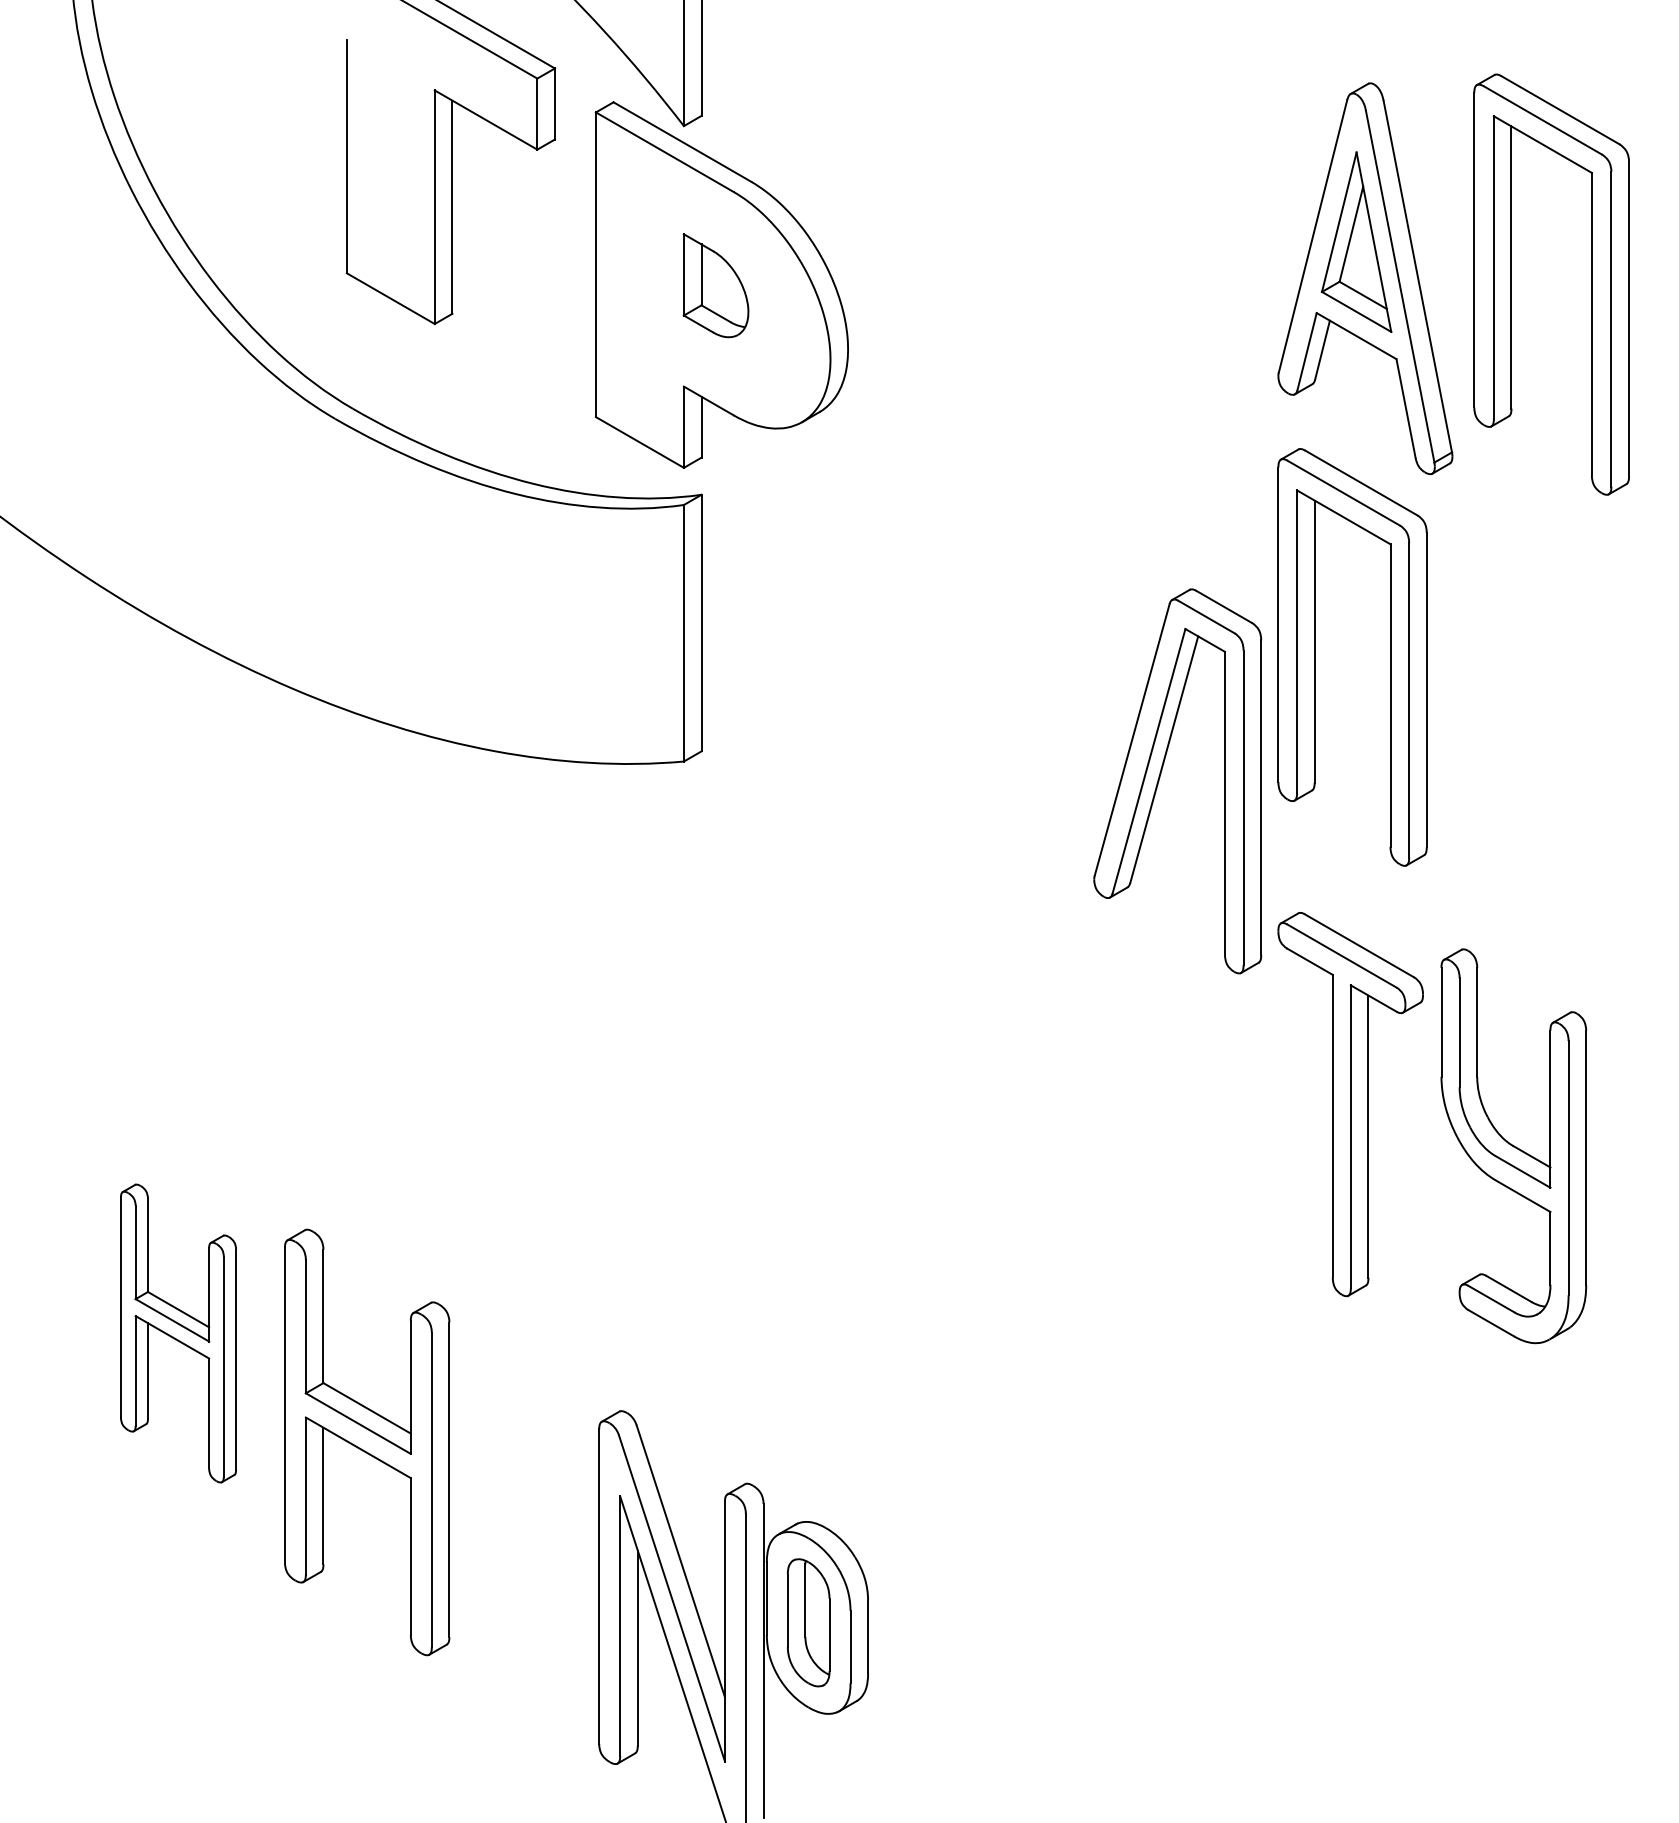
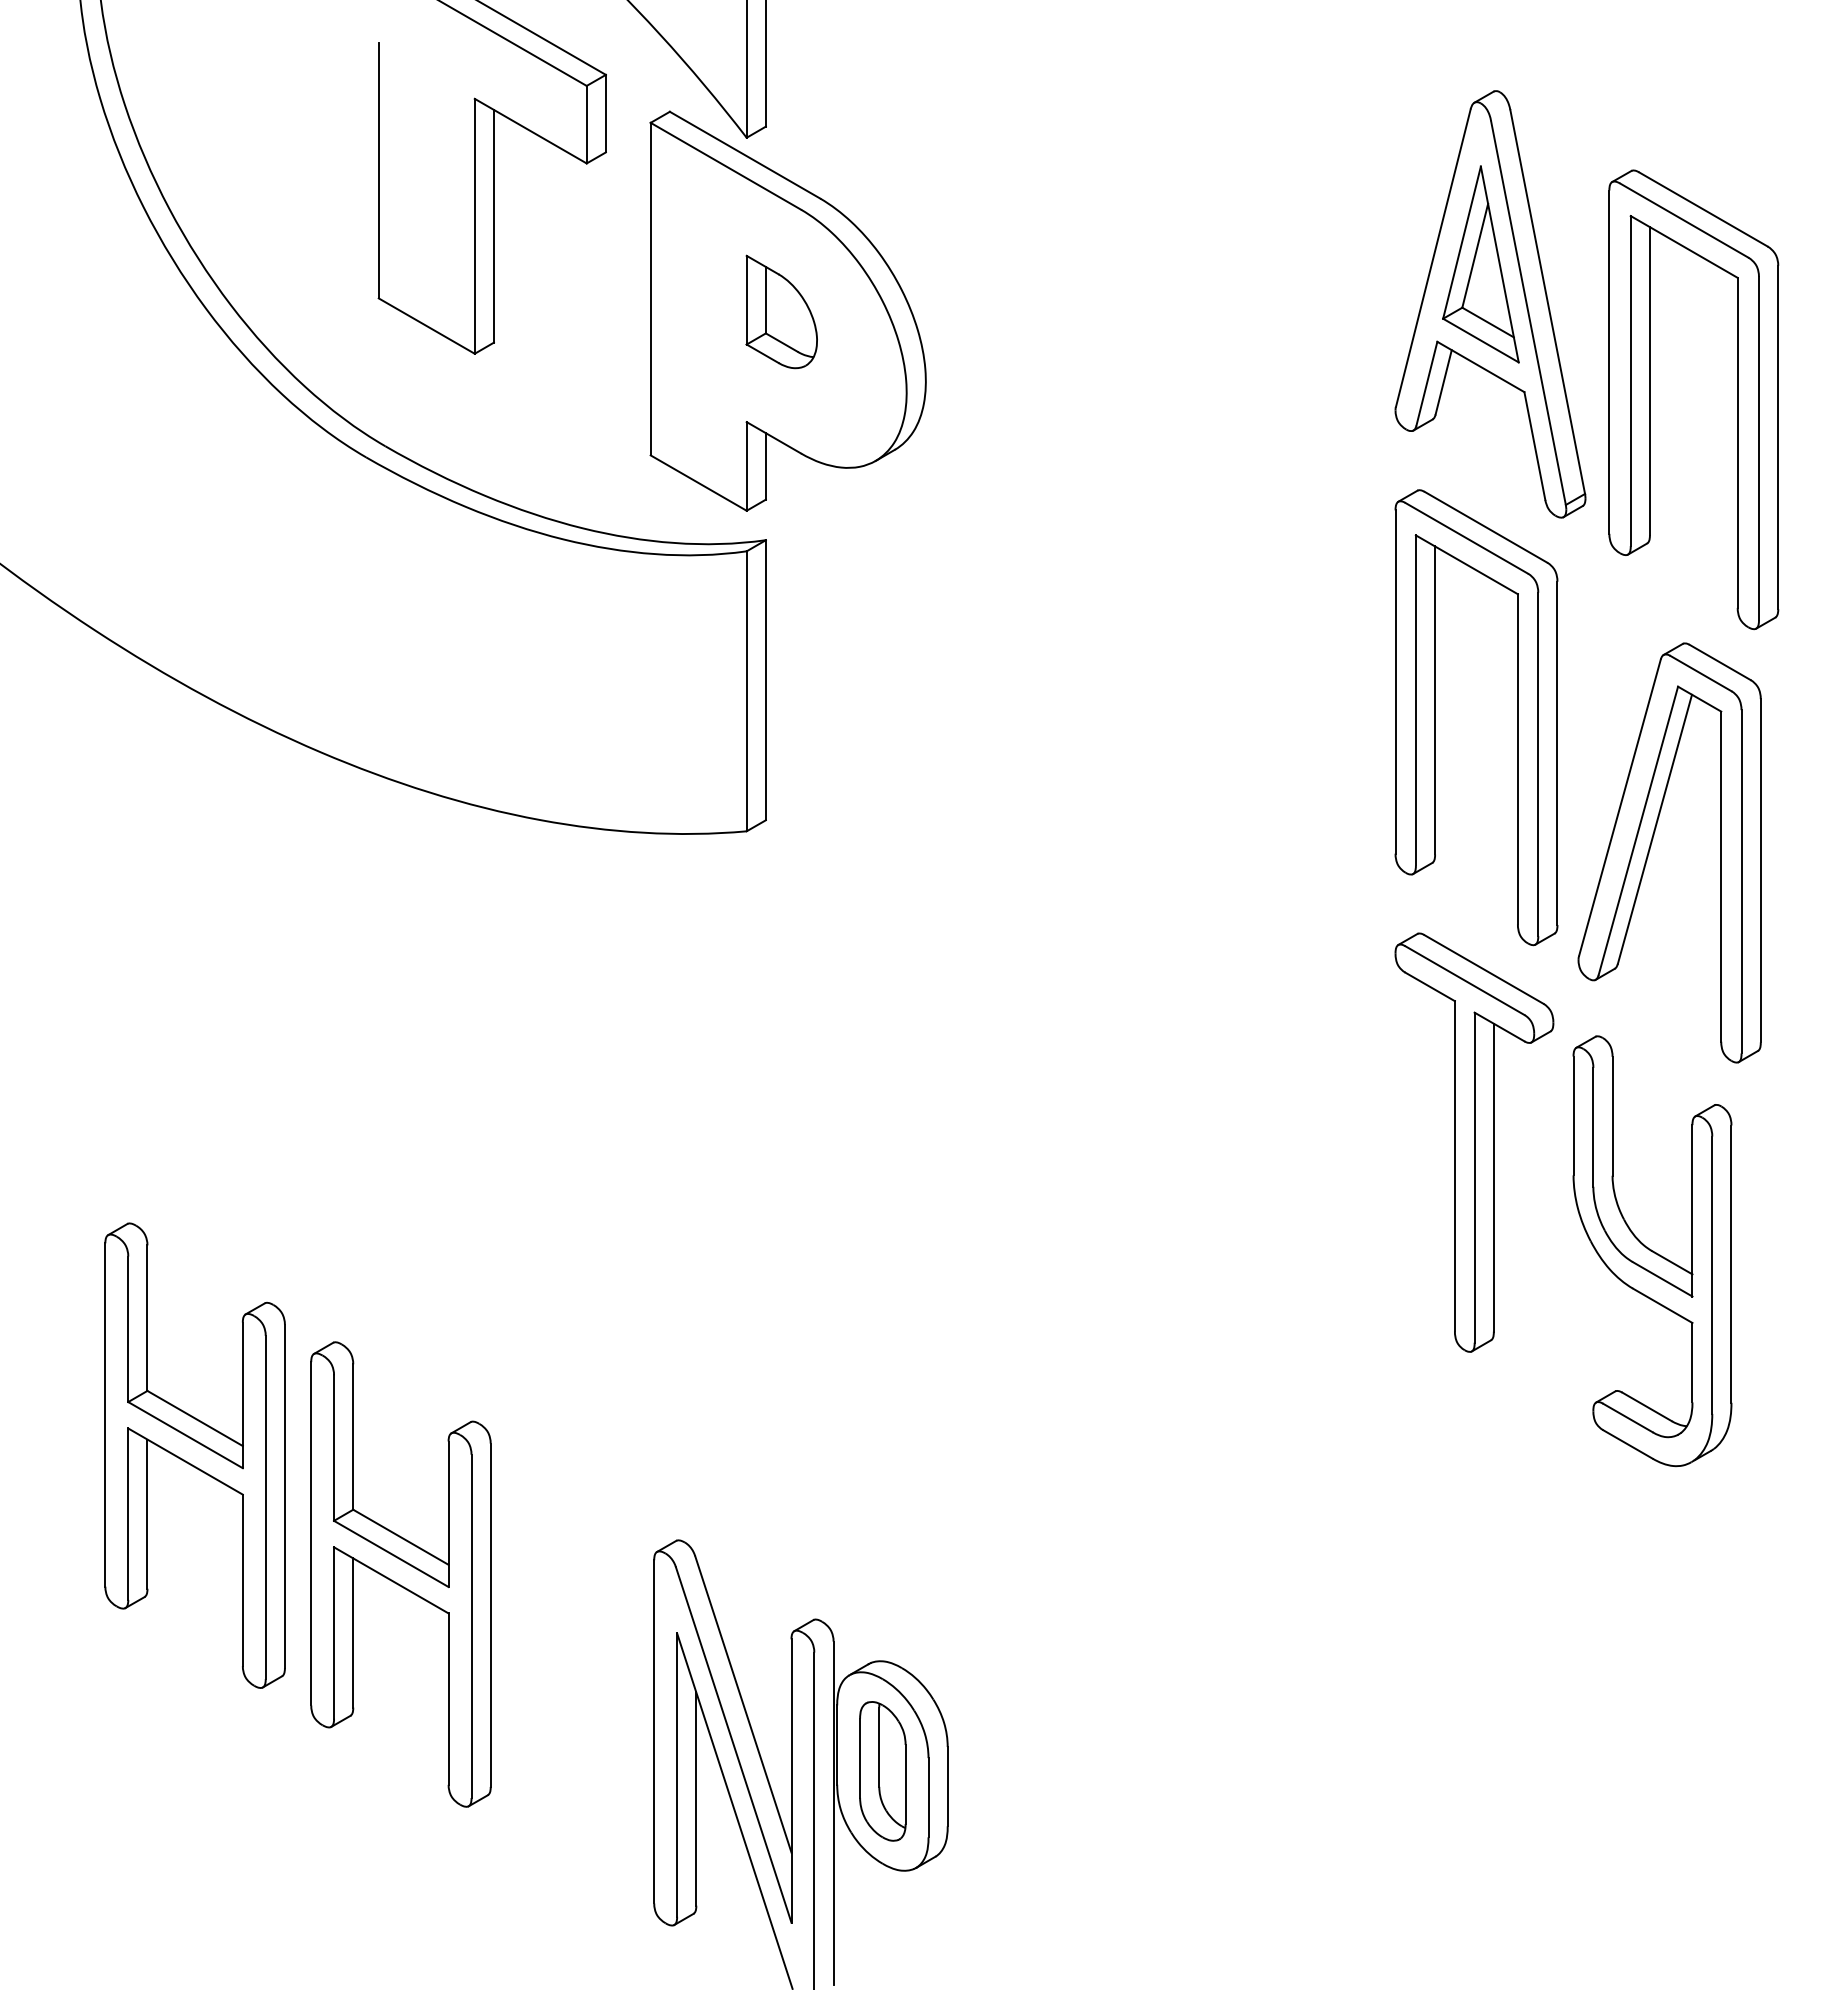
part: (1511, 284) -> (1650, 399), moved
part: (1161, 775) -> (1651, 846), moved
part: (1350, 1104) -> (1474, 1142), moved
part: (178, 1333) -> (194, 1455), size x1.43

